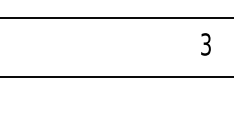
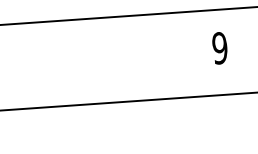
text: (205, 44) -> (219, 48), 3 -> 9

